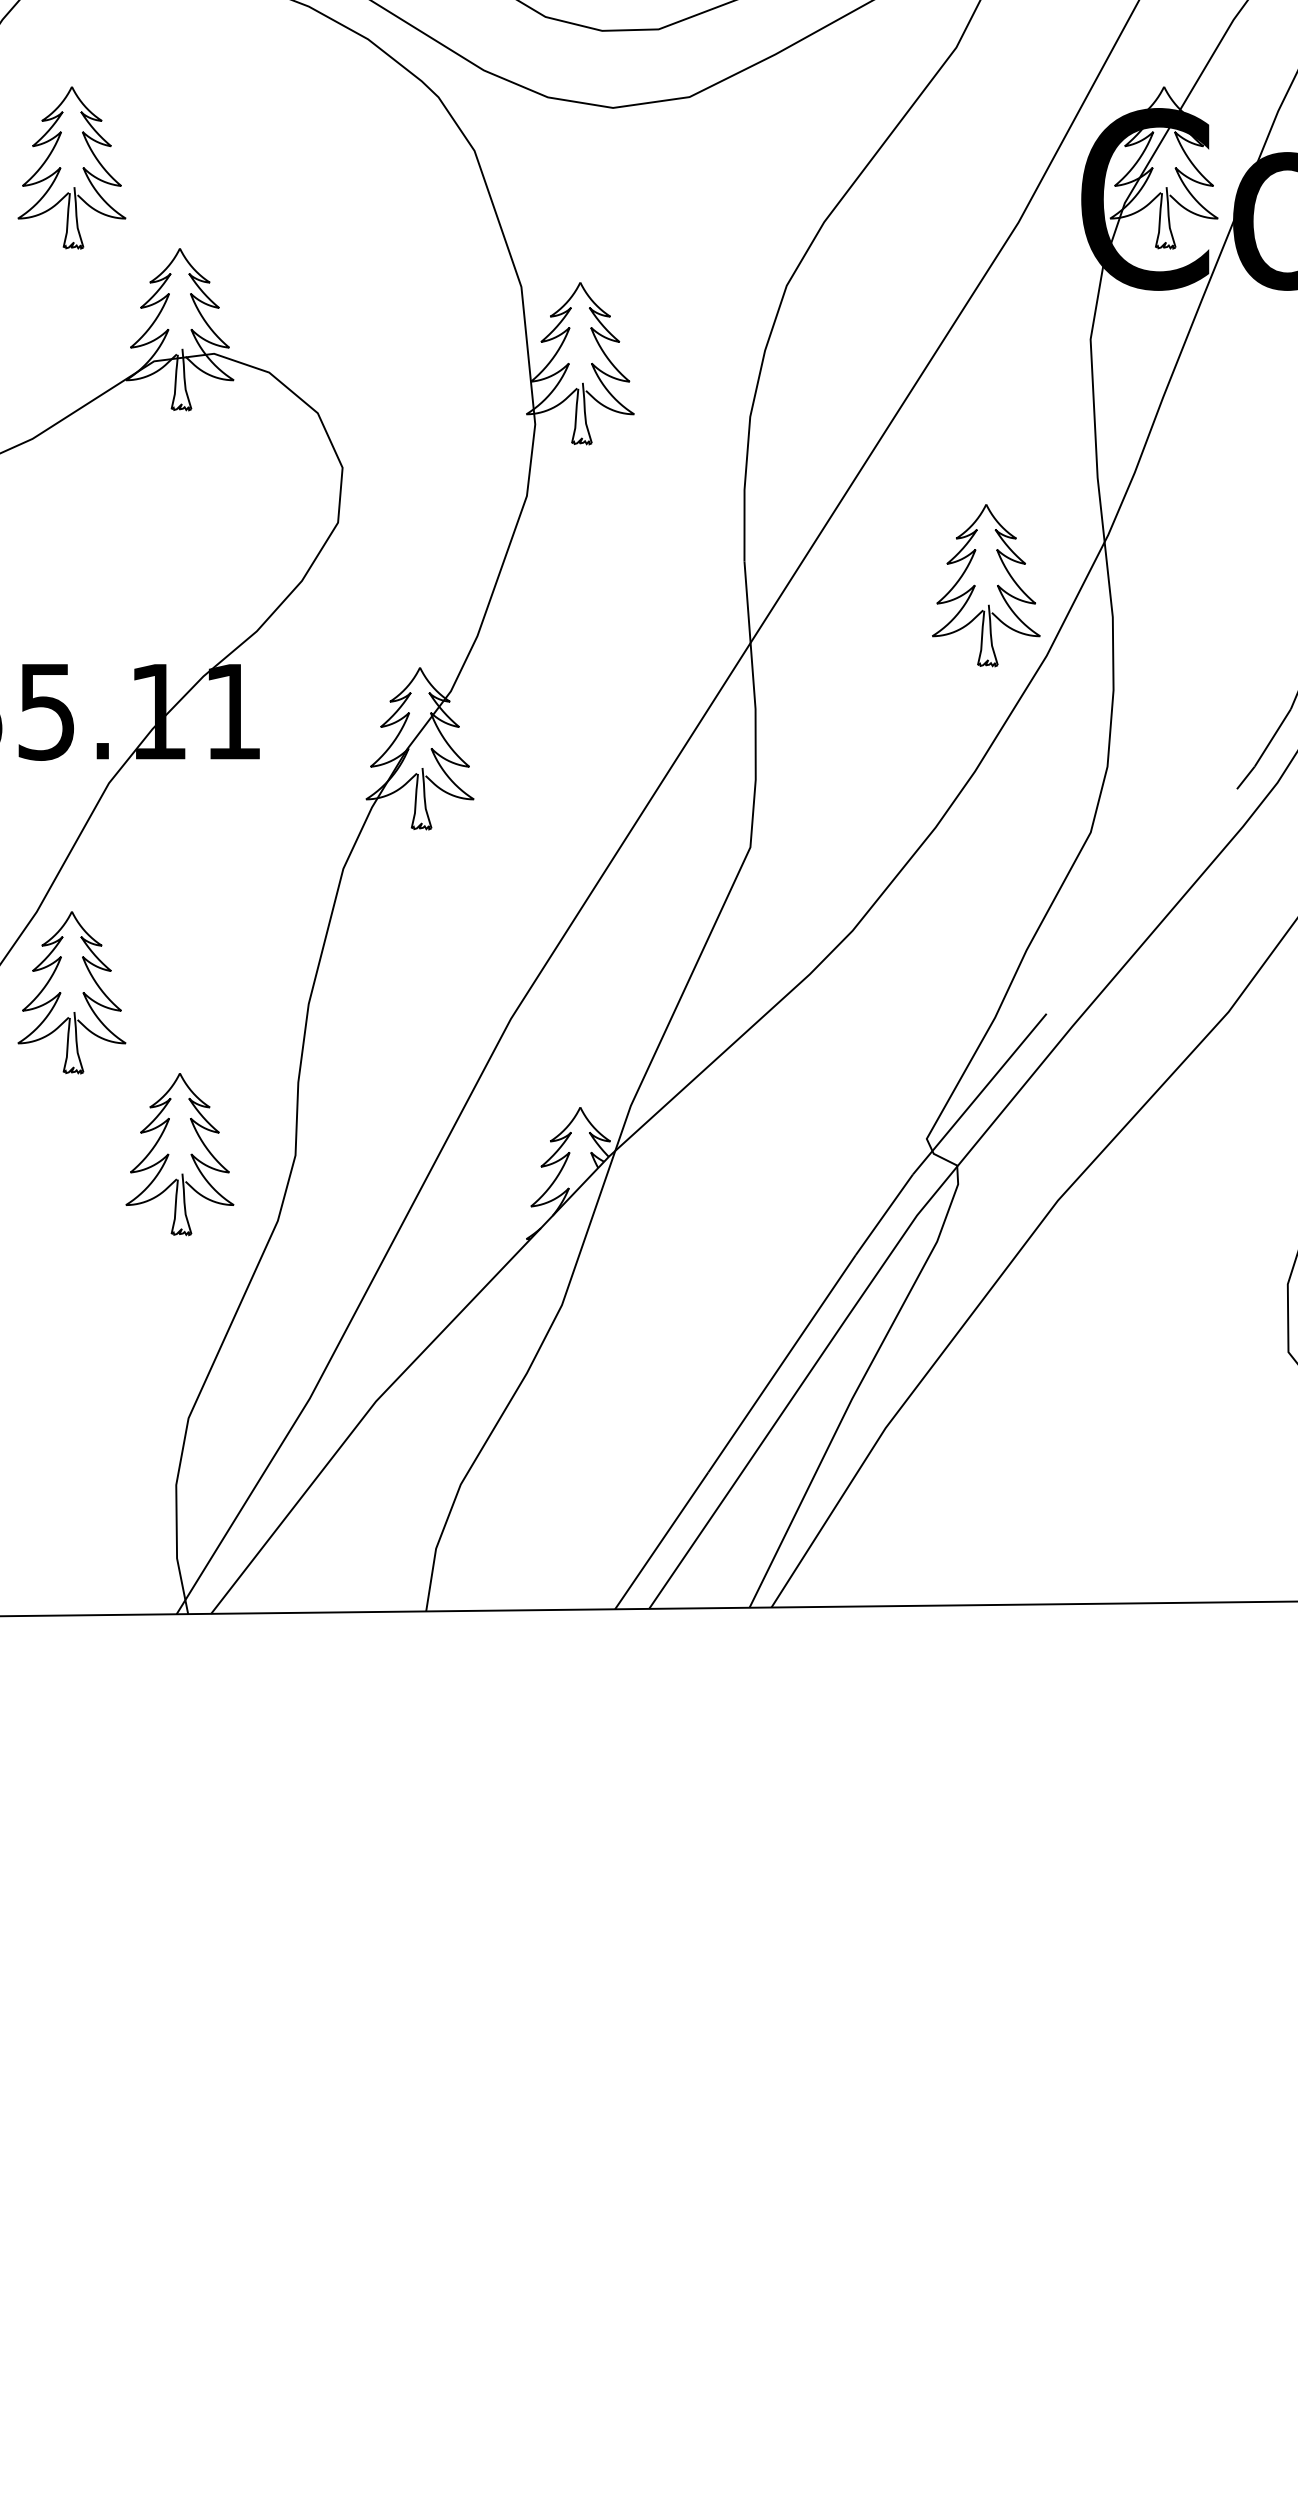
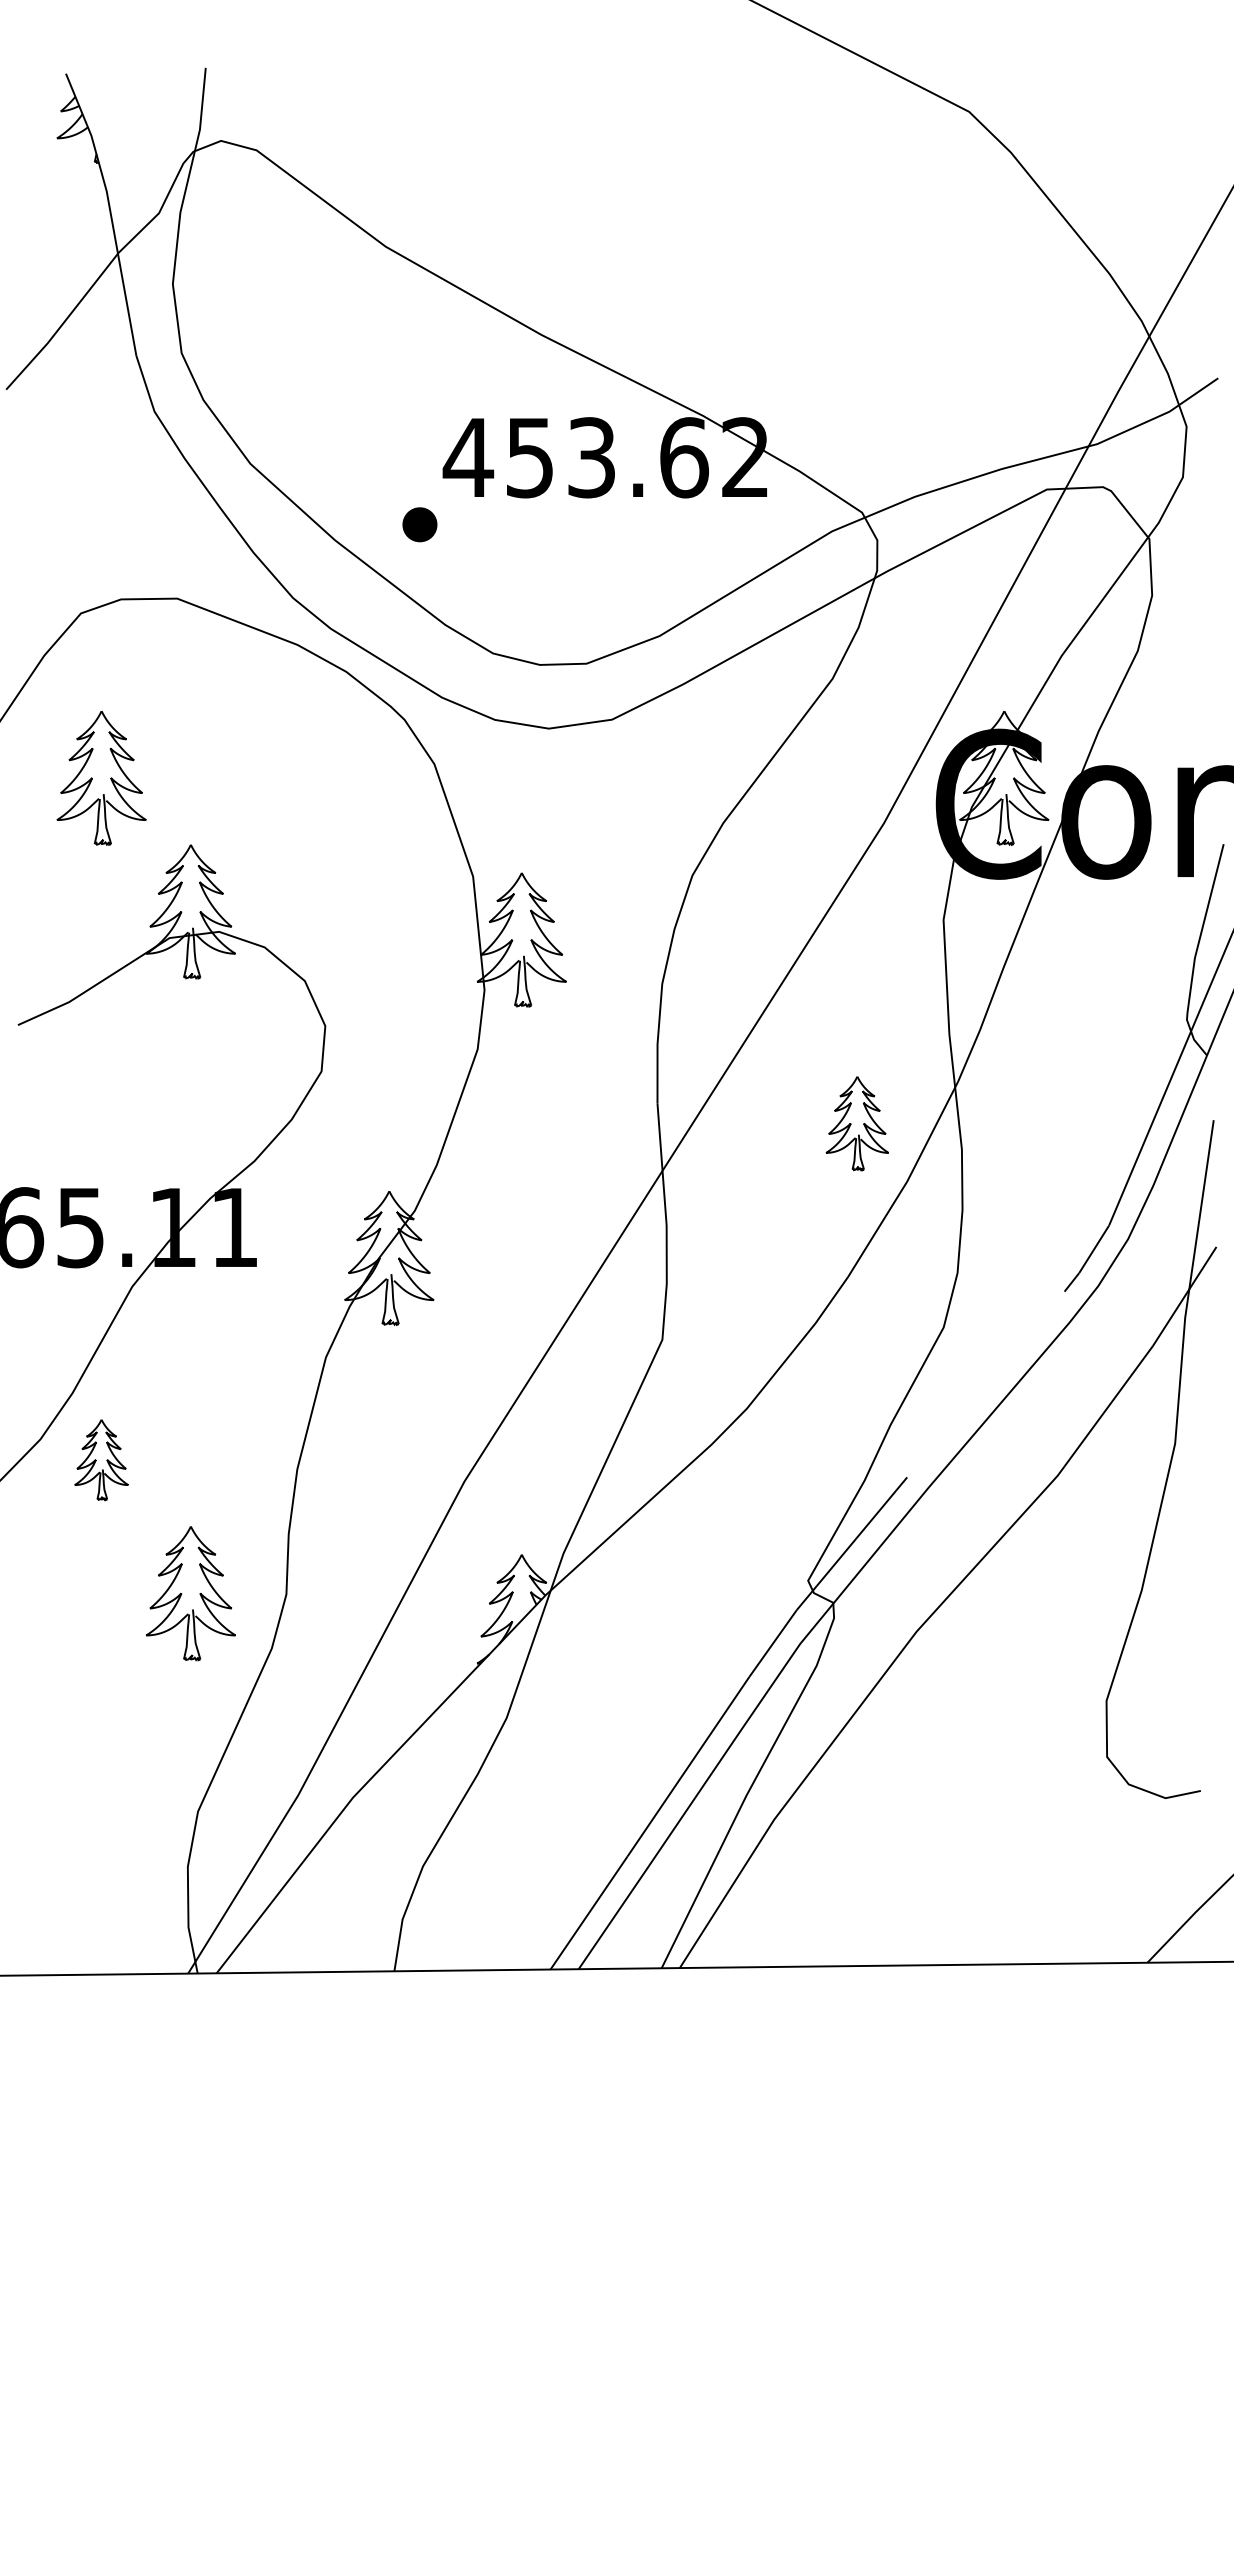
part: (986, 585) -> (857, 1123), size x0.7
part: (71, 992) -> (101, 1459), size x0.6

